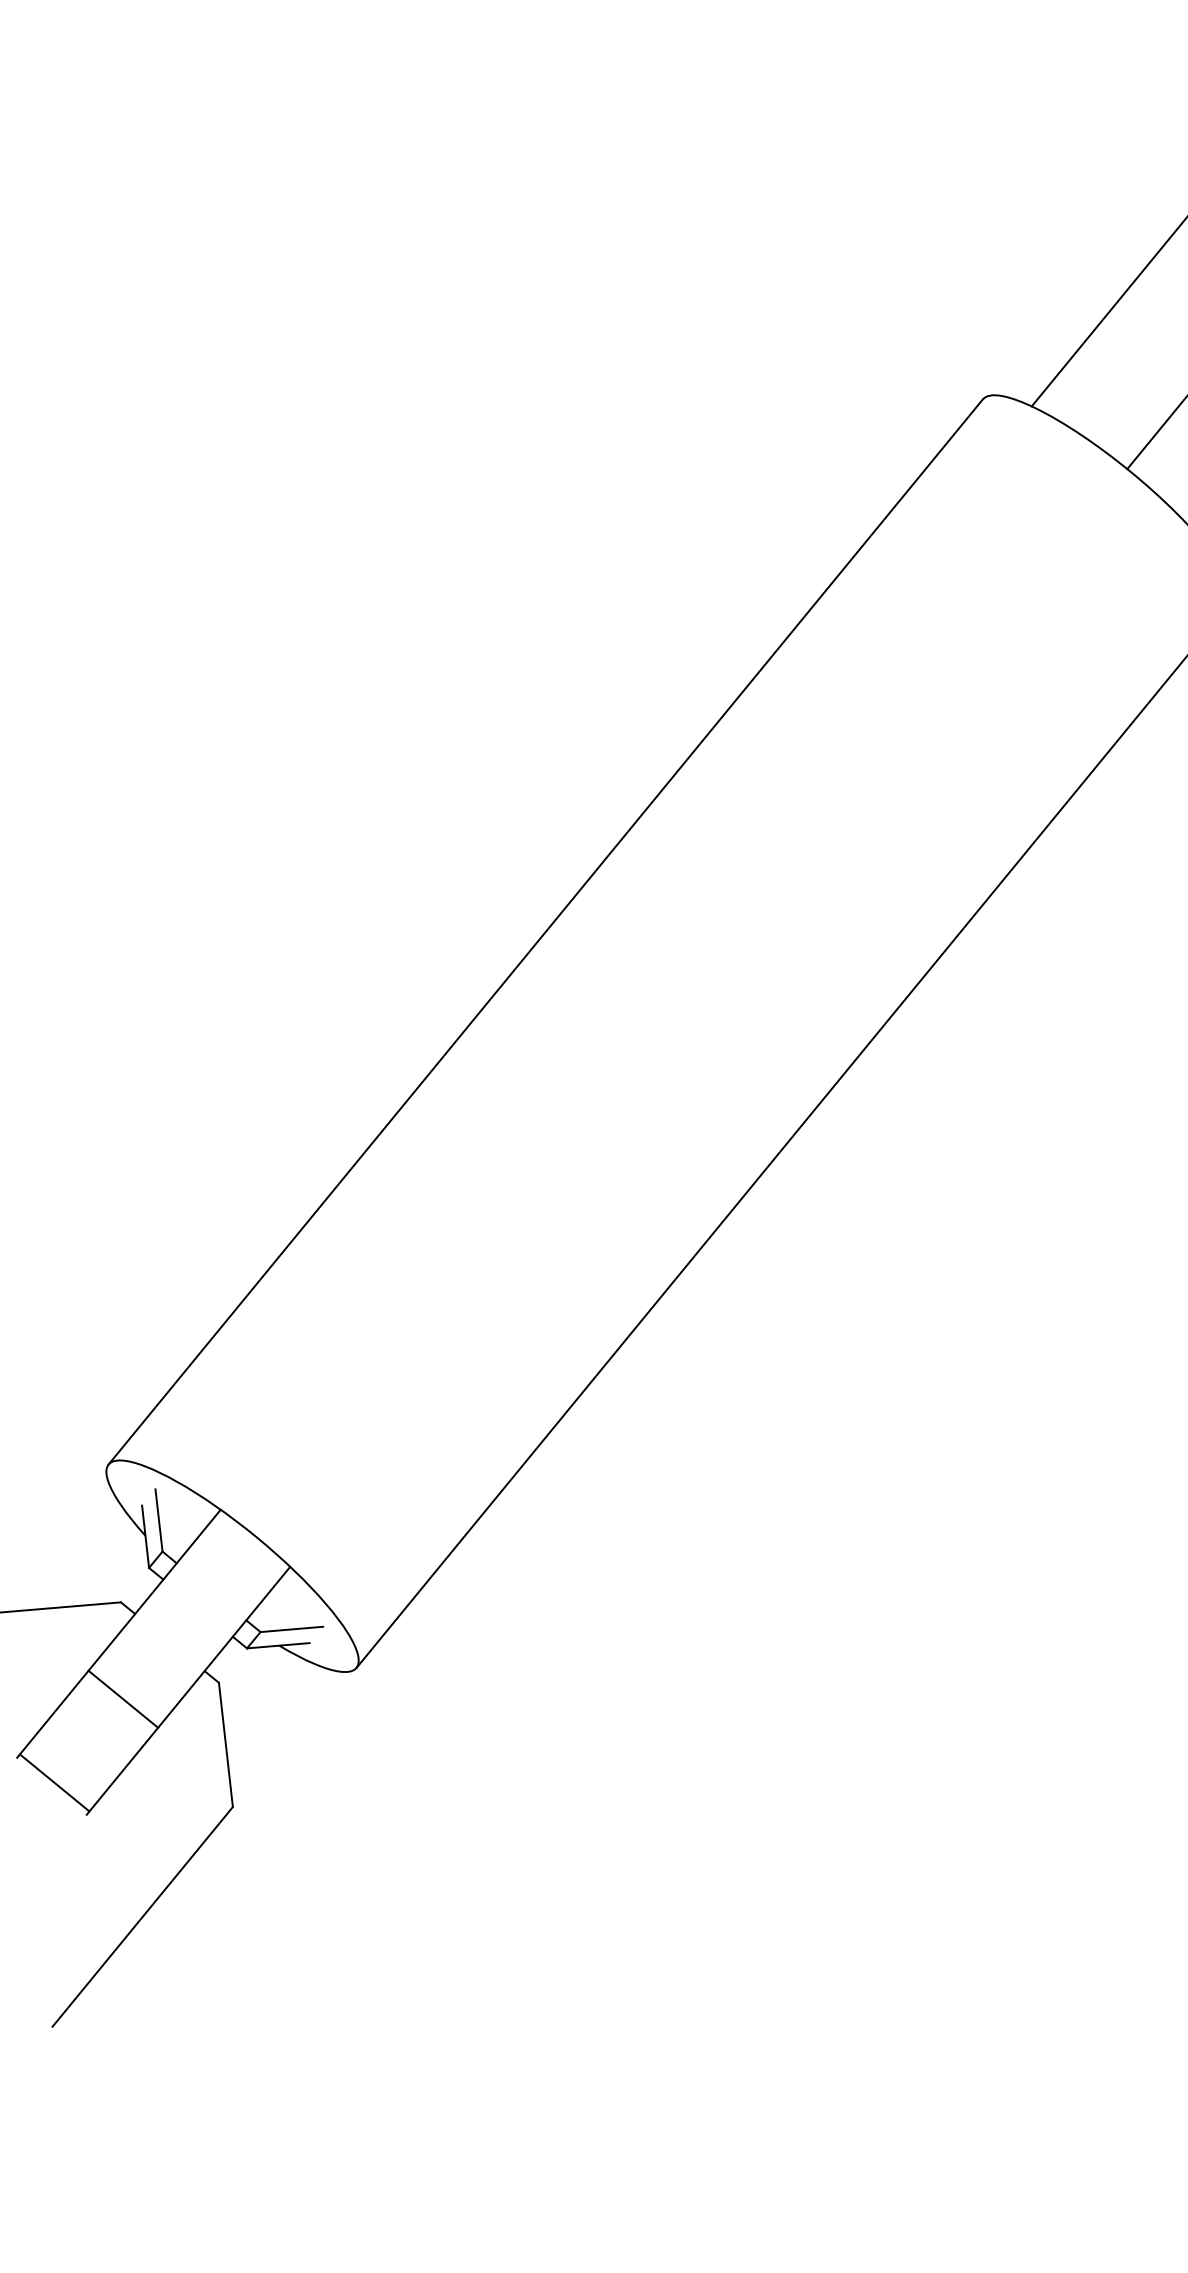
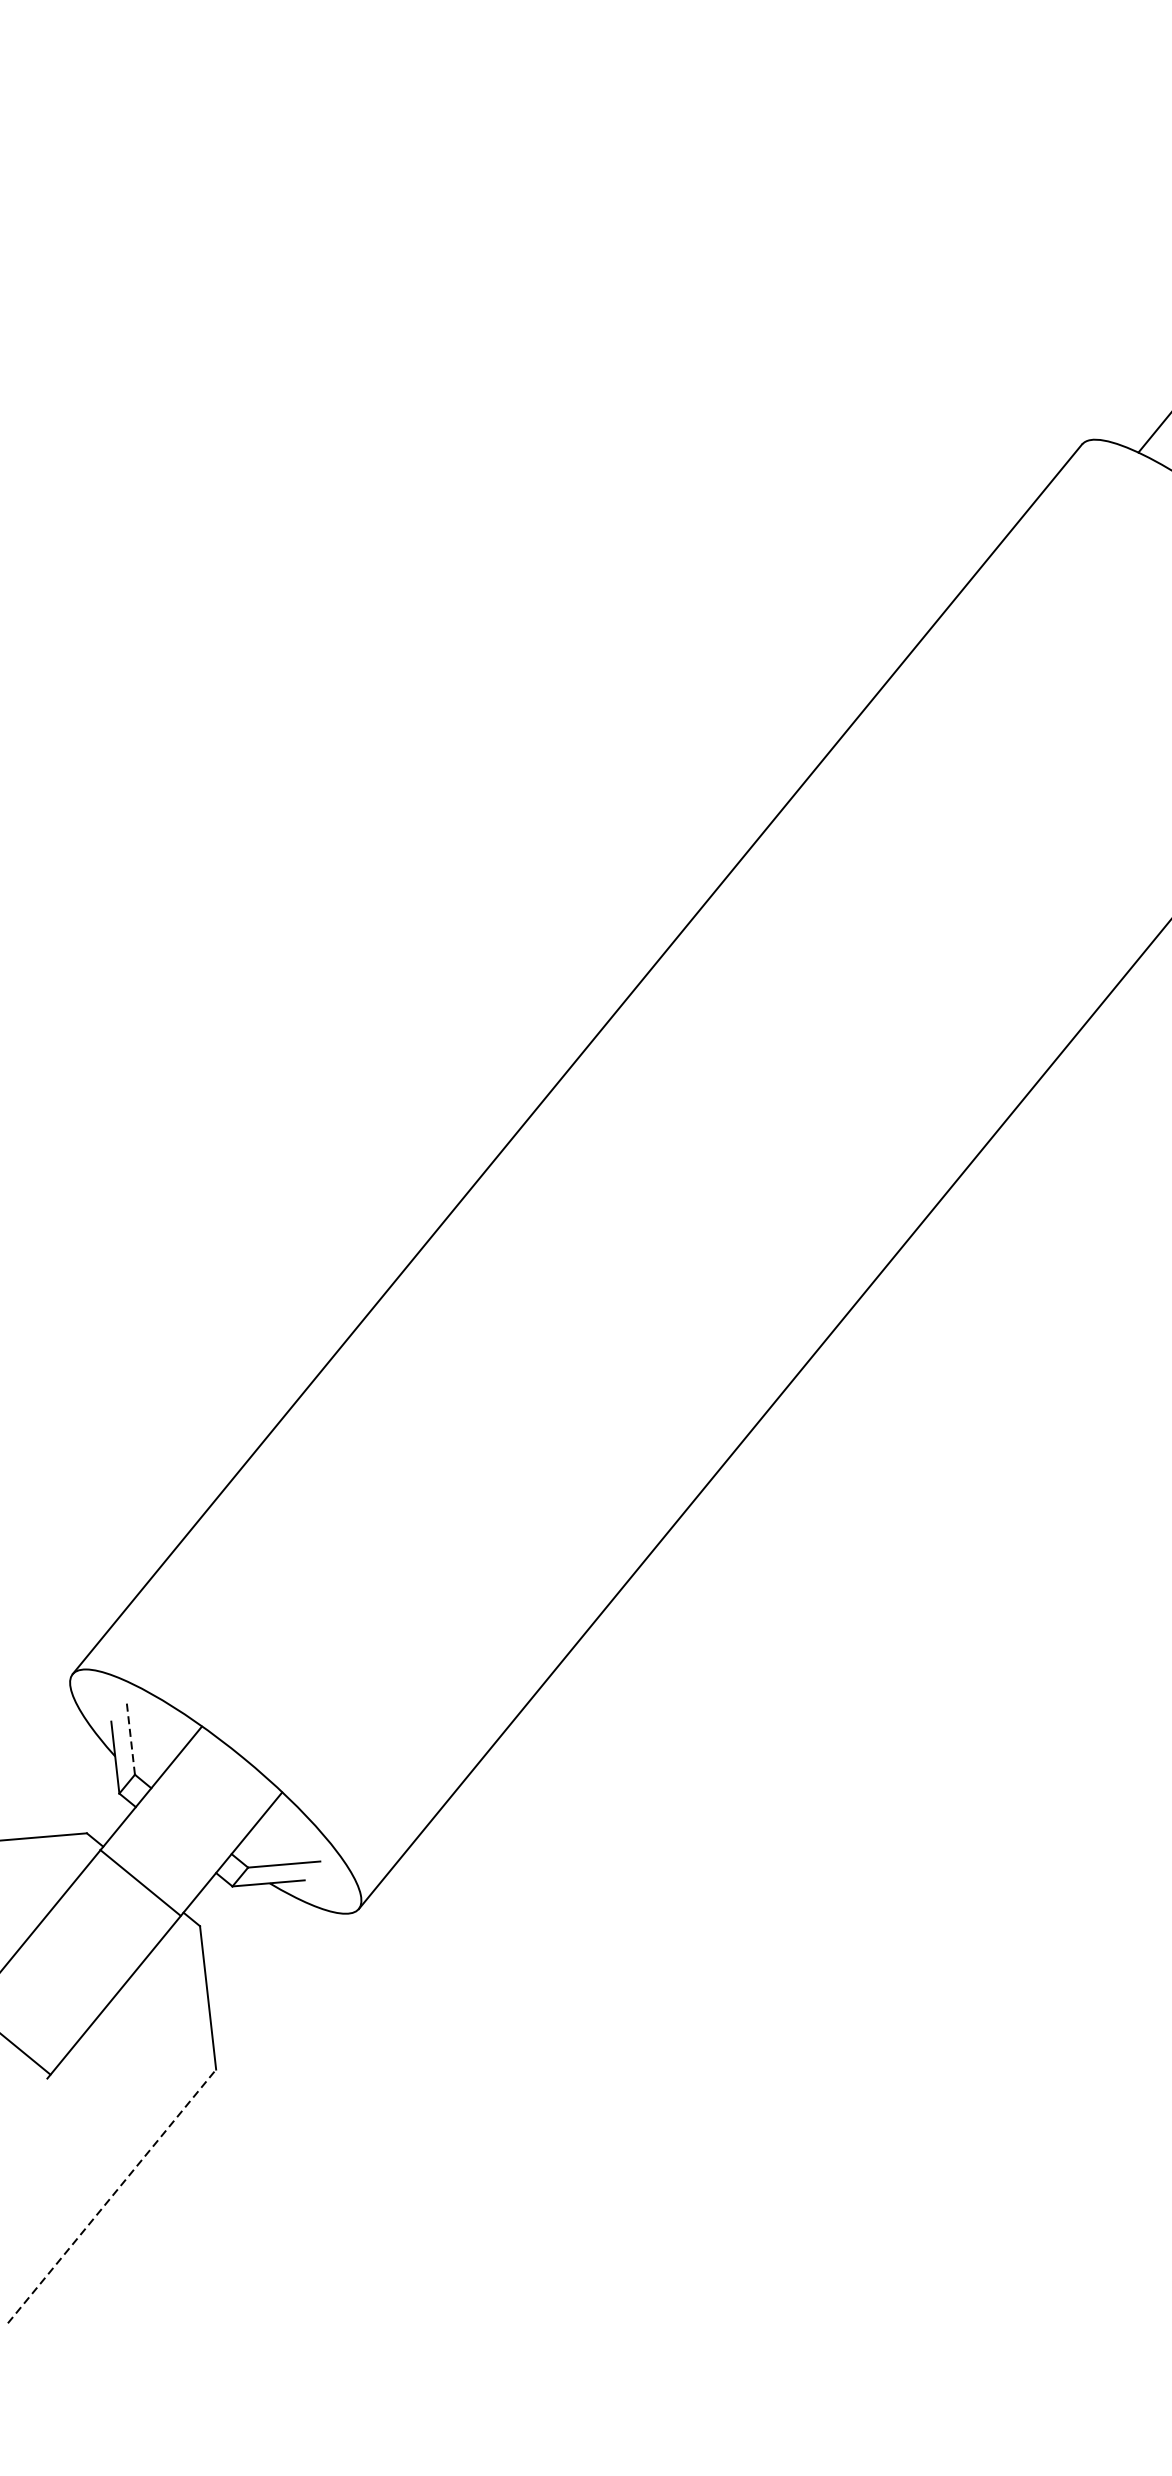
line: (158, 1519) -> (130, 1737), solid -> dashed
line: (123, 1698) -> (140, 1881), moved
line: (143, 1916) -> (112, 2195), solid -> dashed

